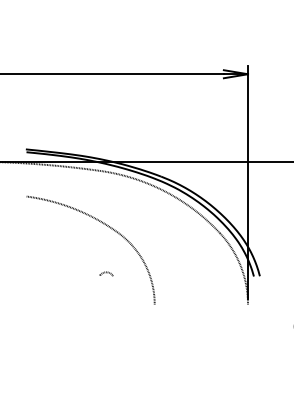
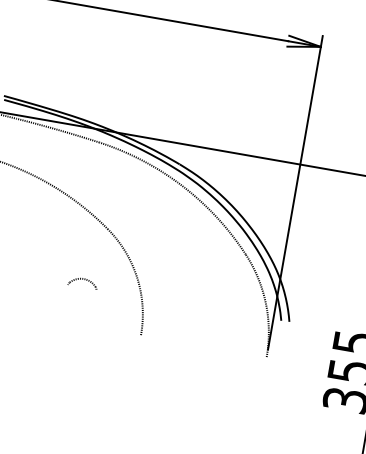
part: (106, 273) -> (83, 282), size x1.6

